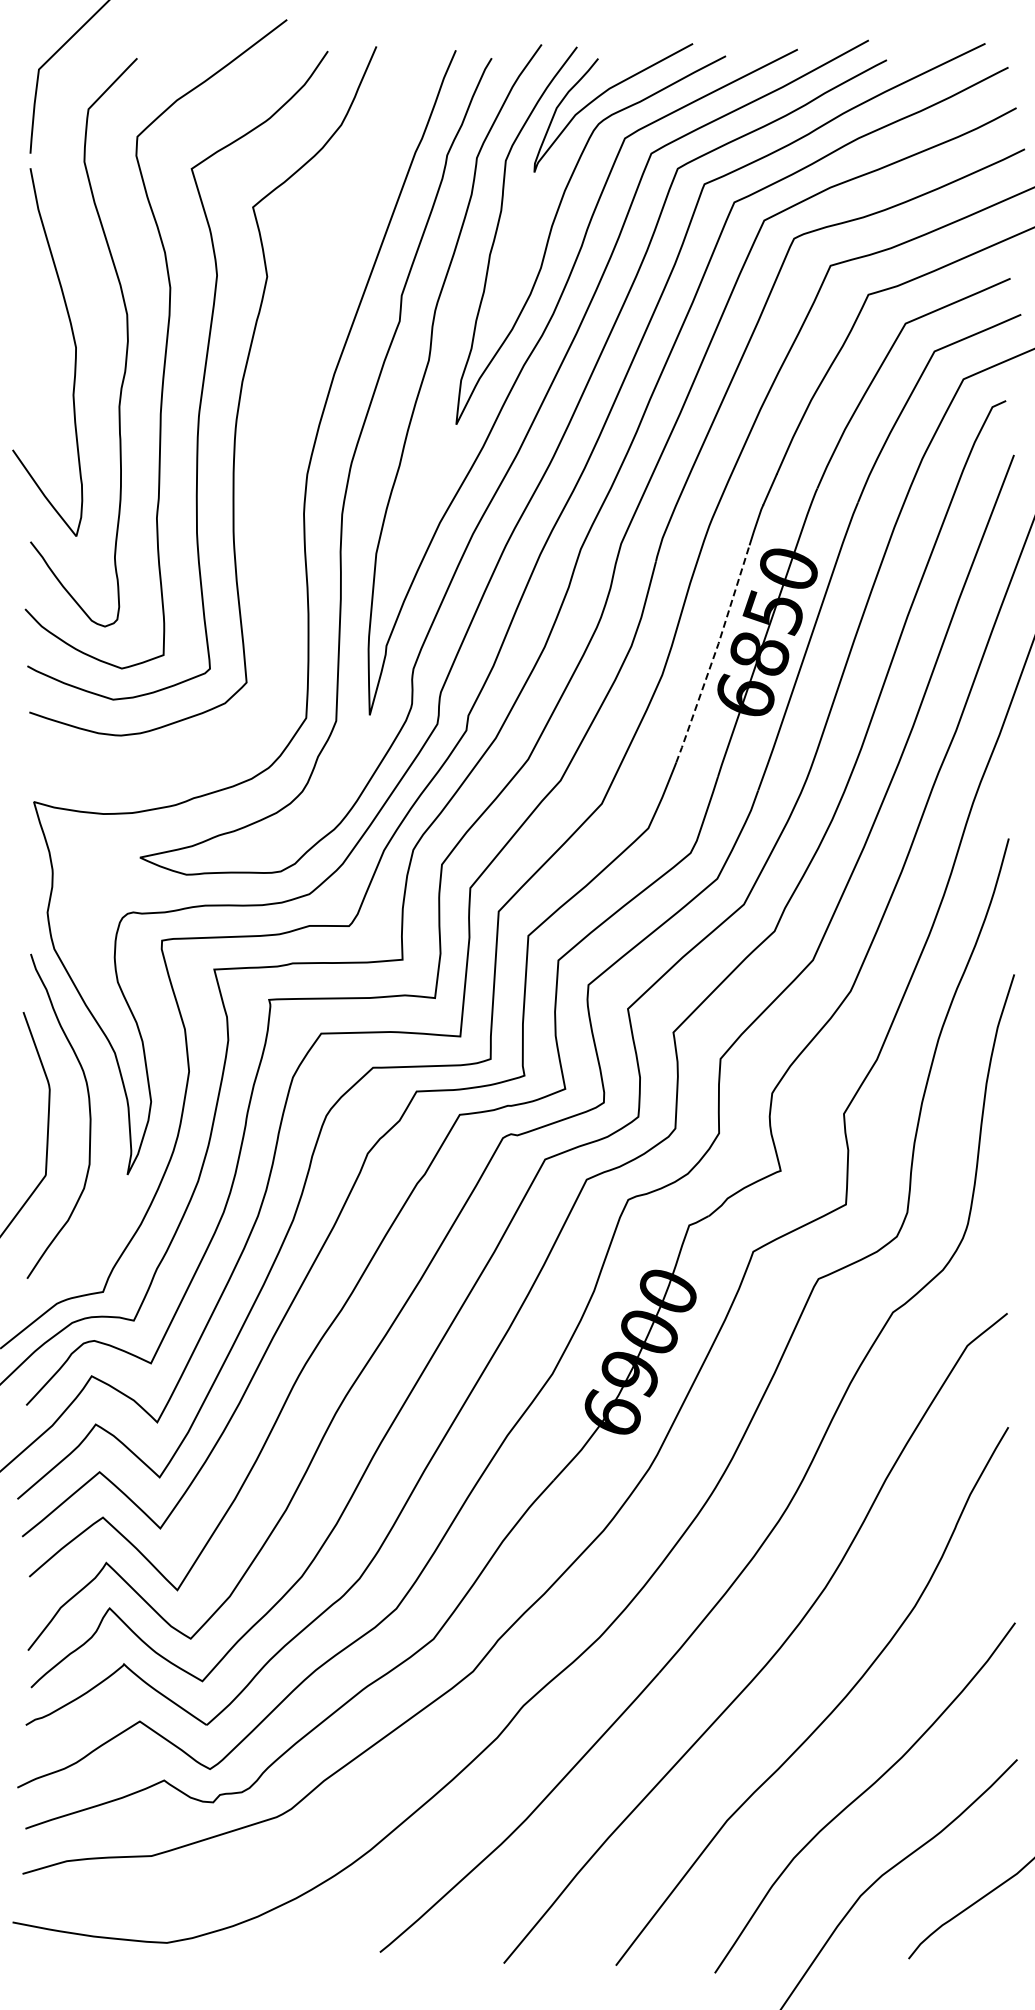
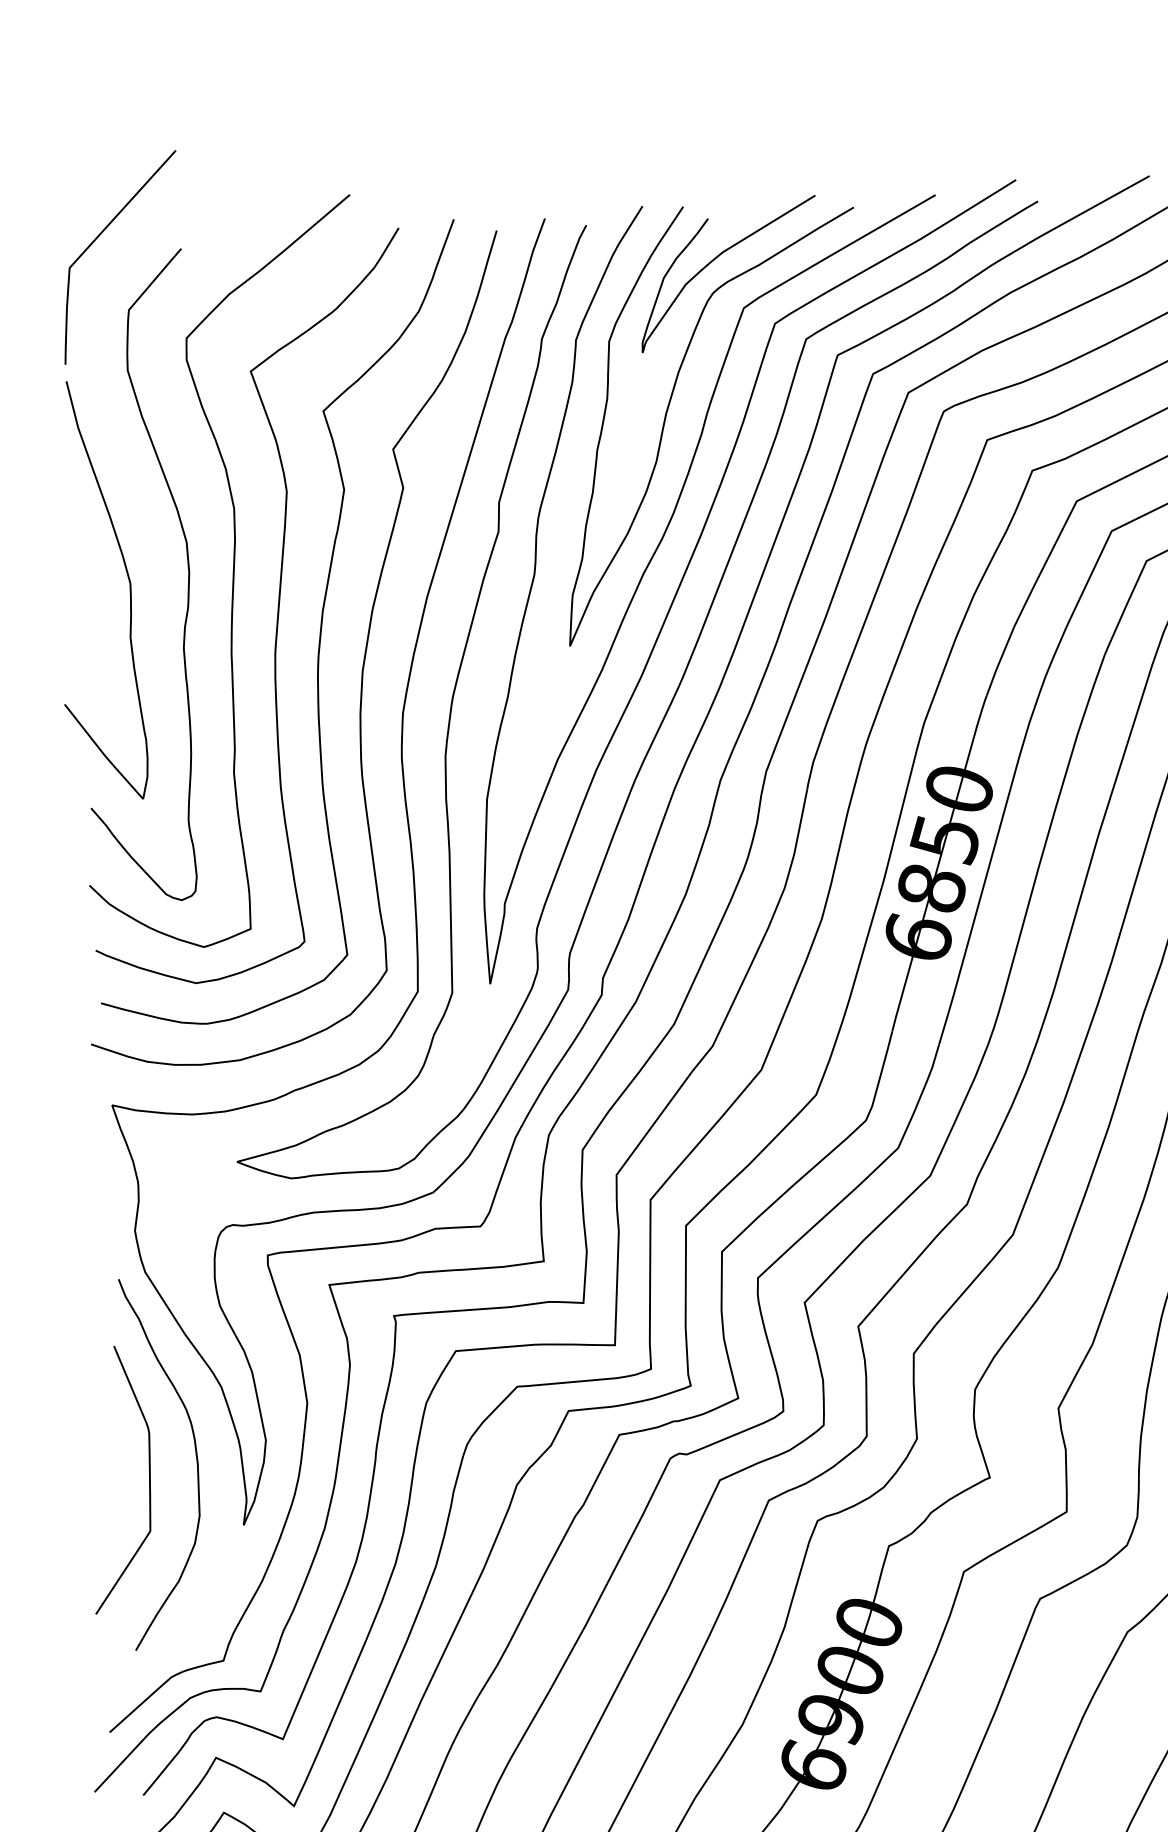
curve: (275, 424) -> (363, 658), added
line: (714, 654) -> (880, 891), dashed -> solid

